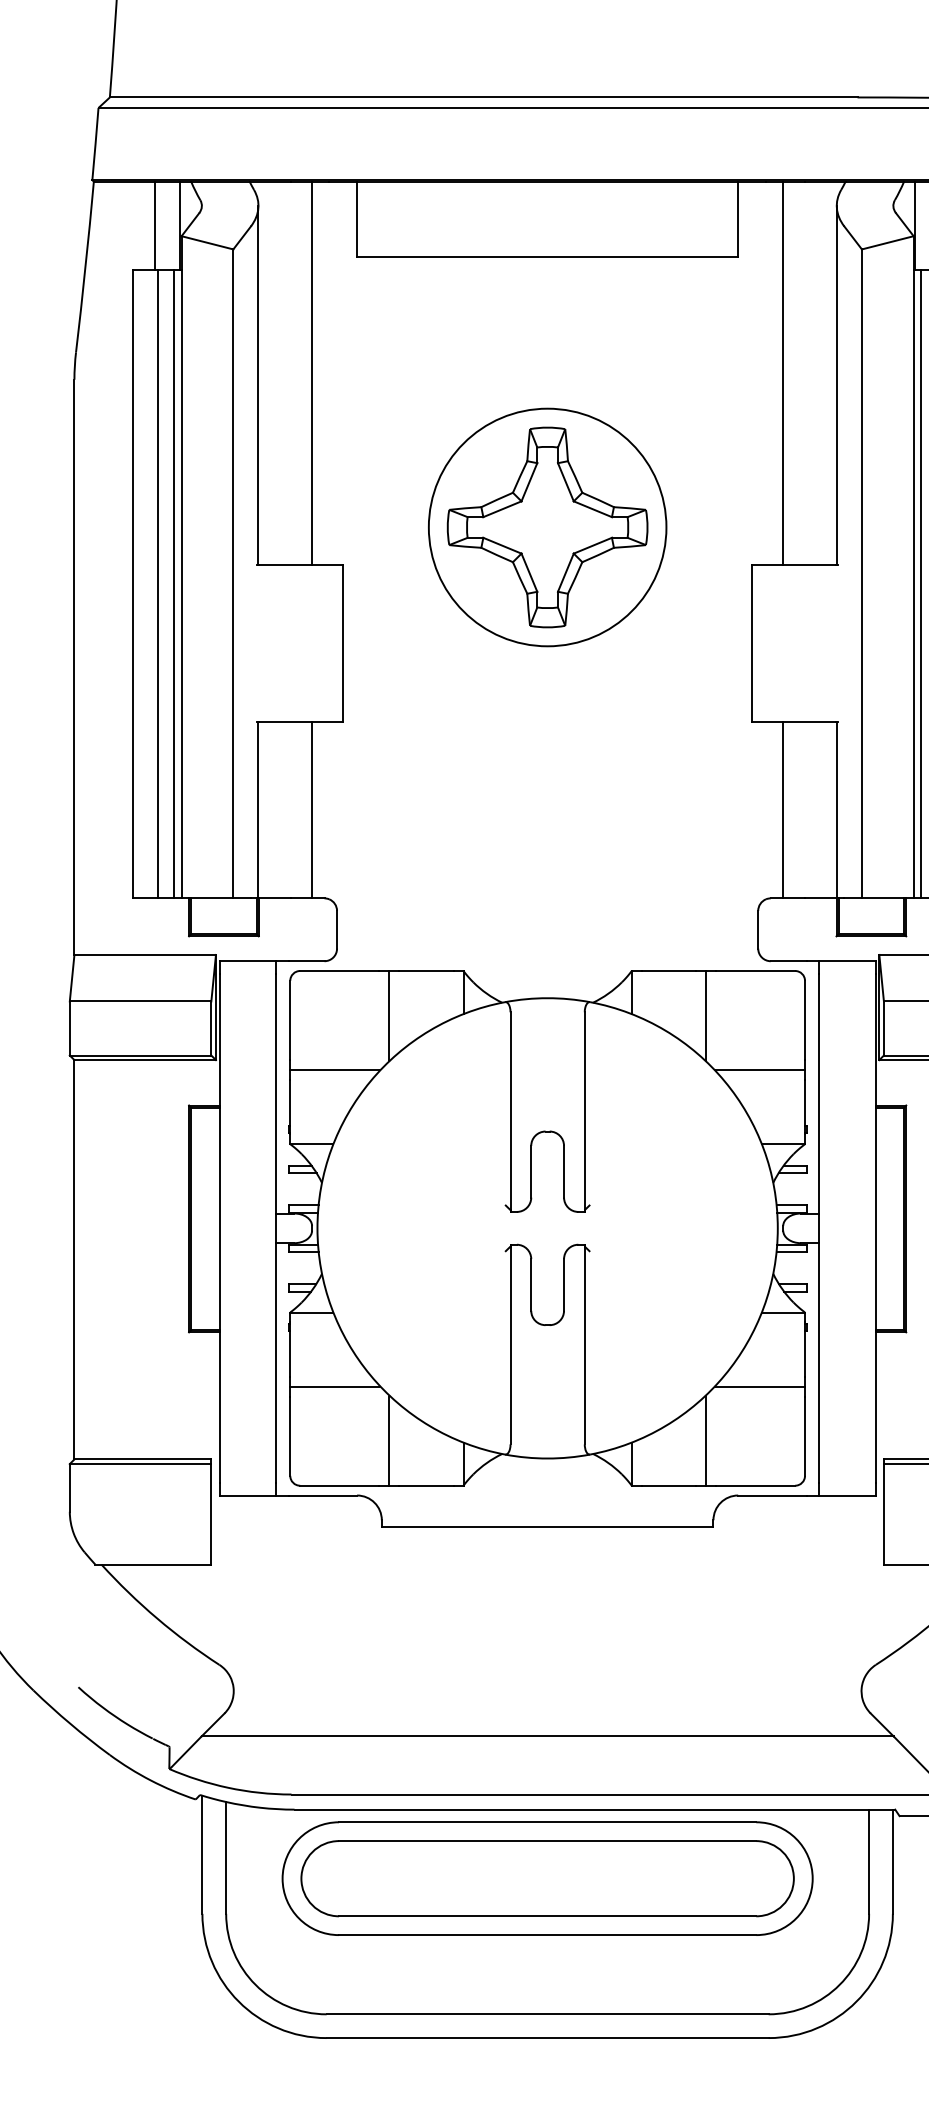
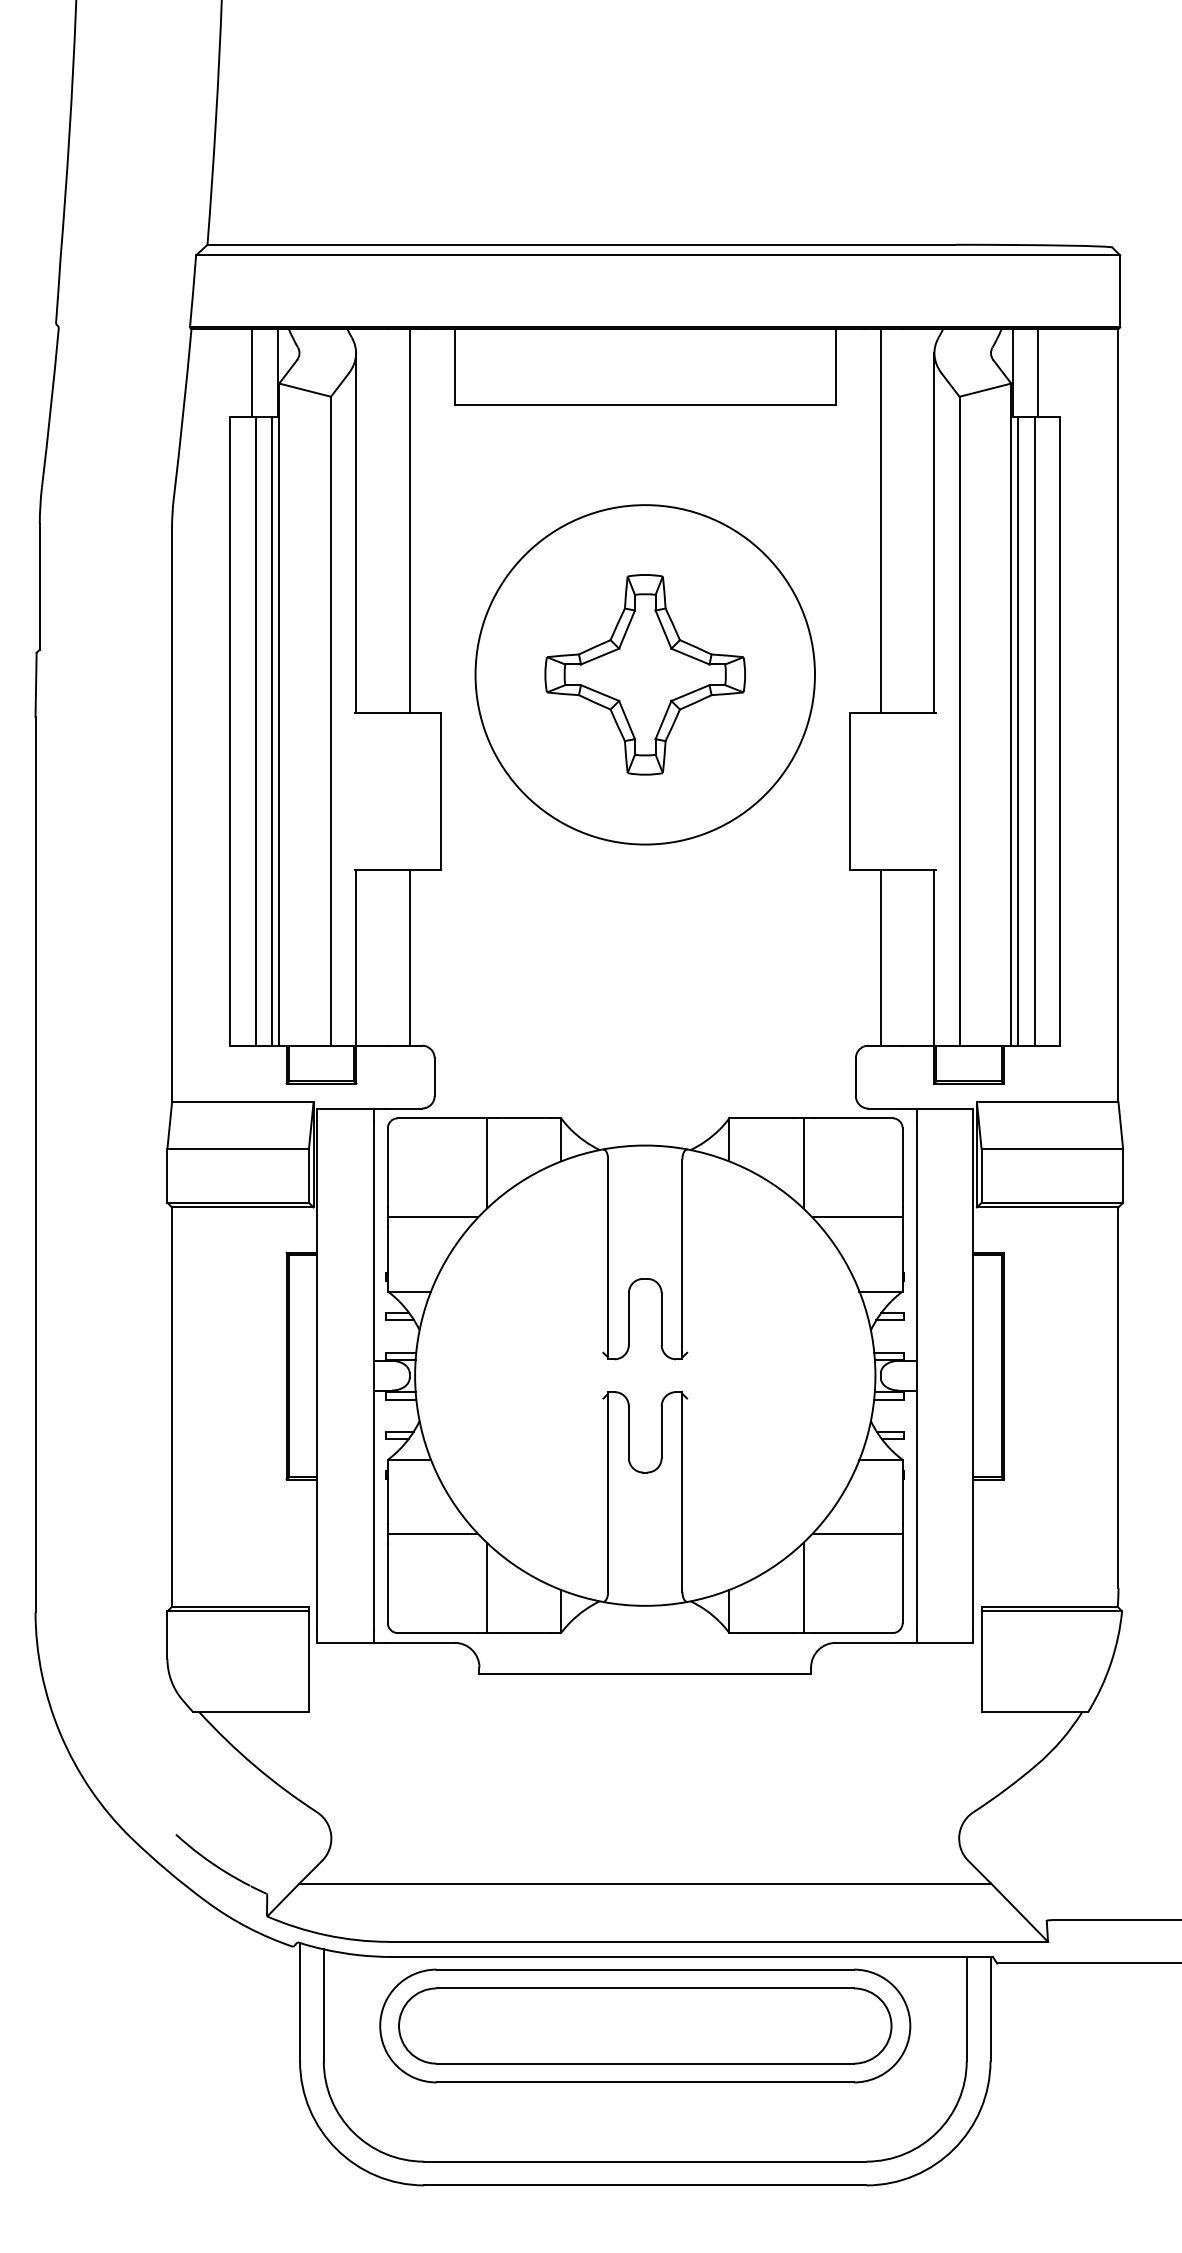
circle: (546, 527) -> (644, 674), size x1.43

